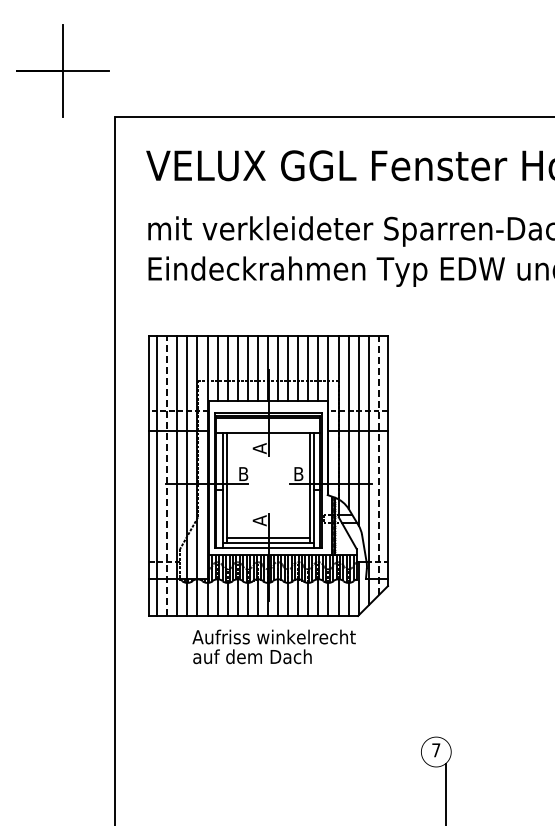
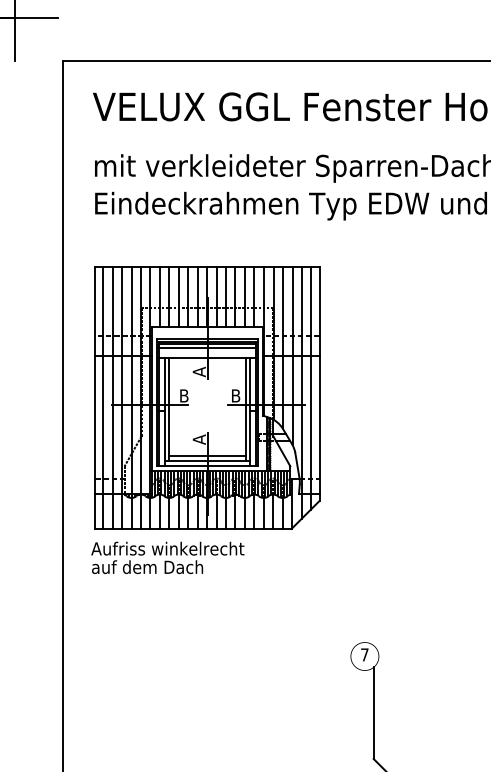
line: (268, 422) -> (207, 347), added
line: (378, 465) -> (310, 387), dashed -> solid
line: (167, 476) -> (112, 398), dashed -> solid
text: (273, 646) -> (167, 557), moved

